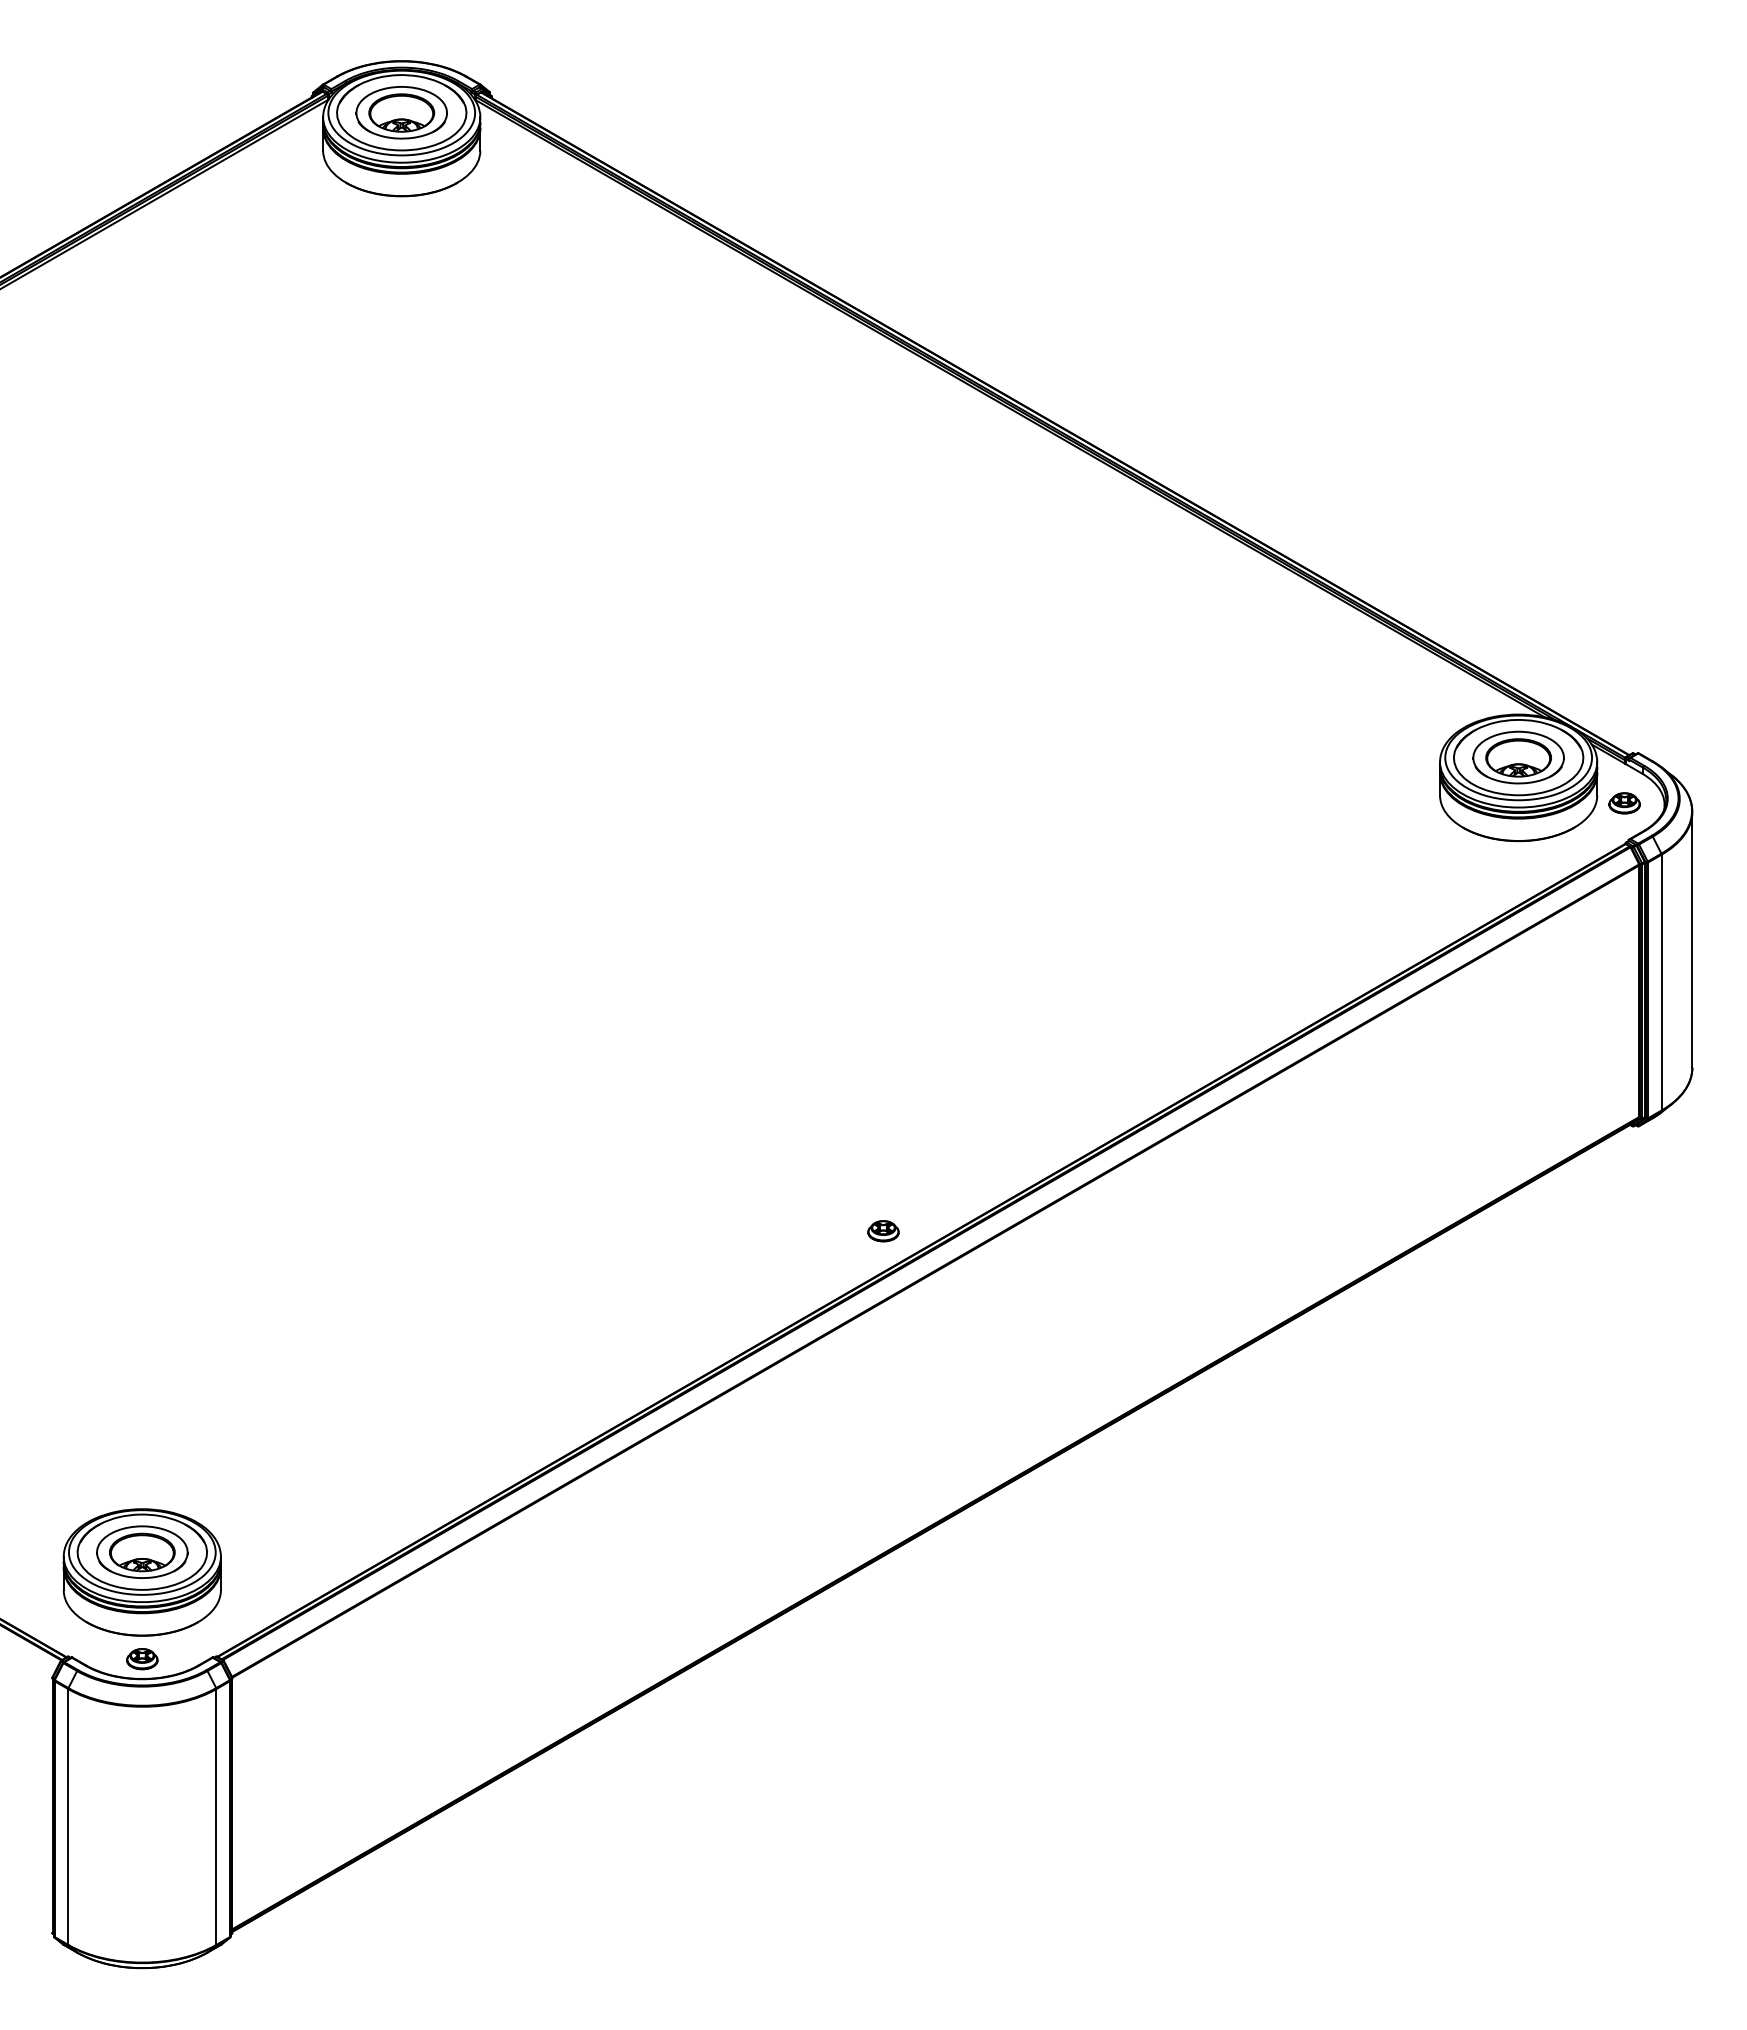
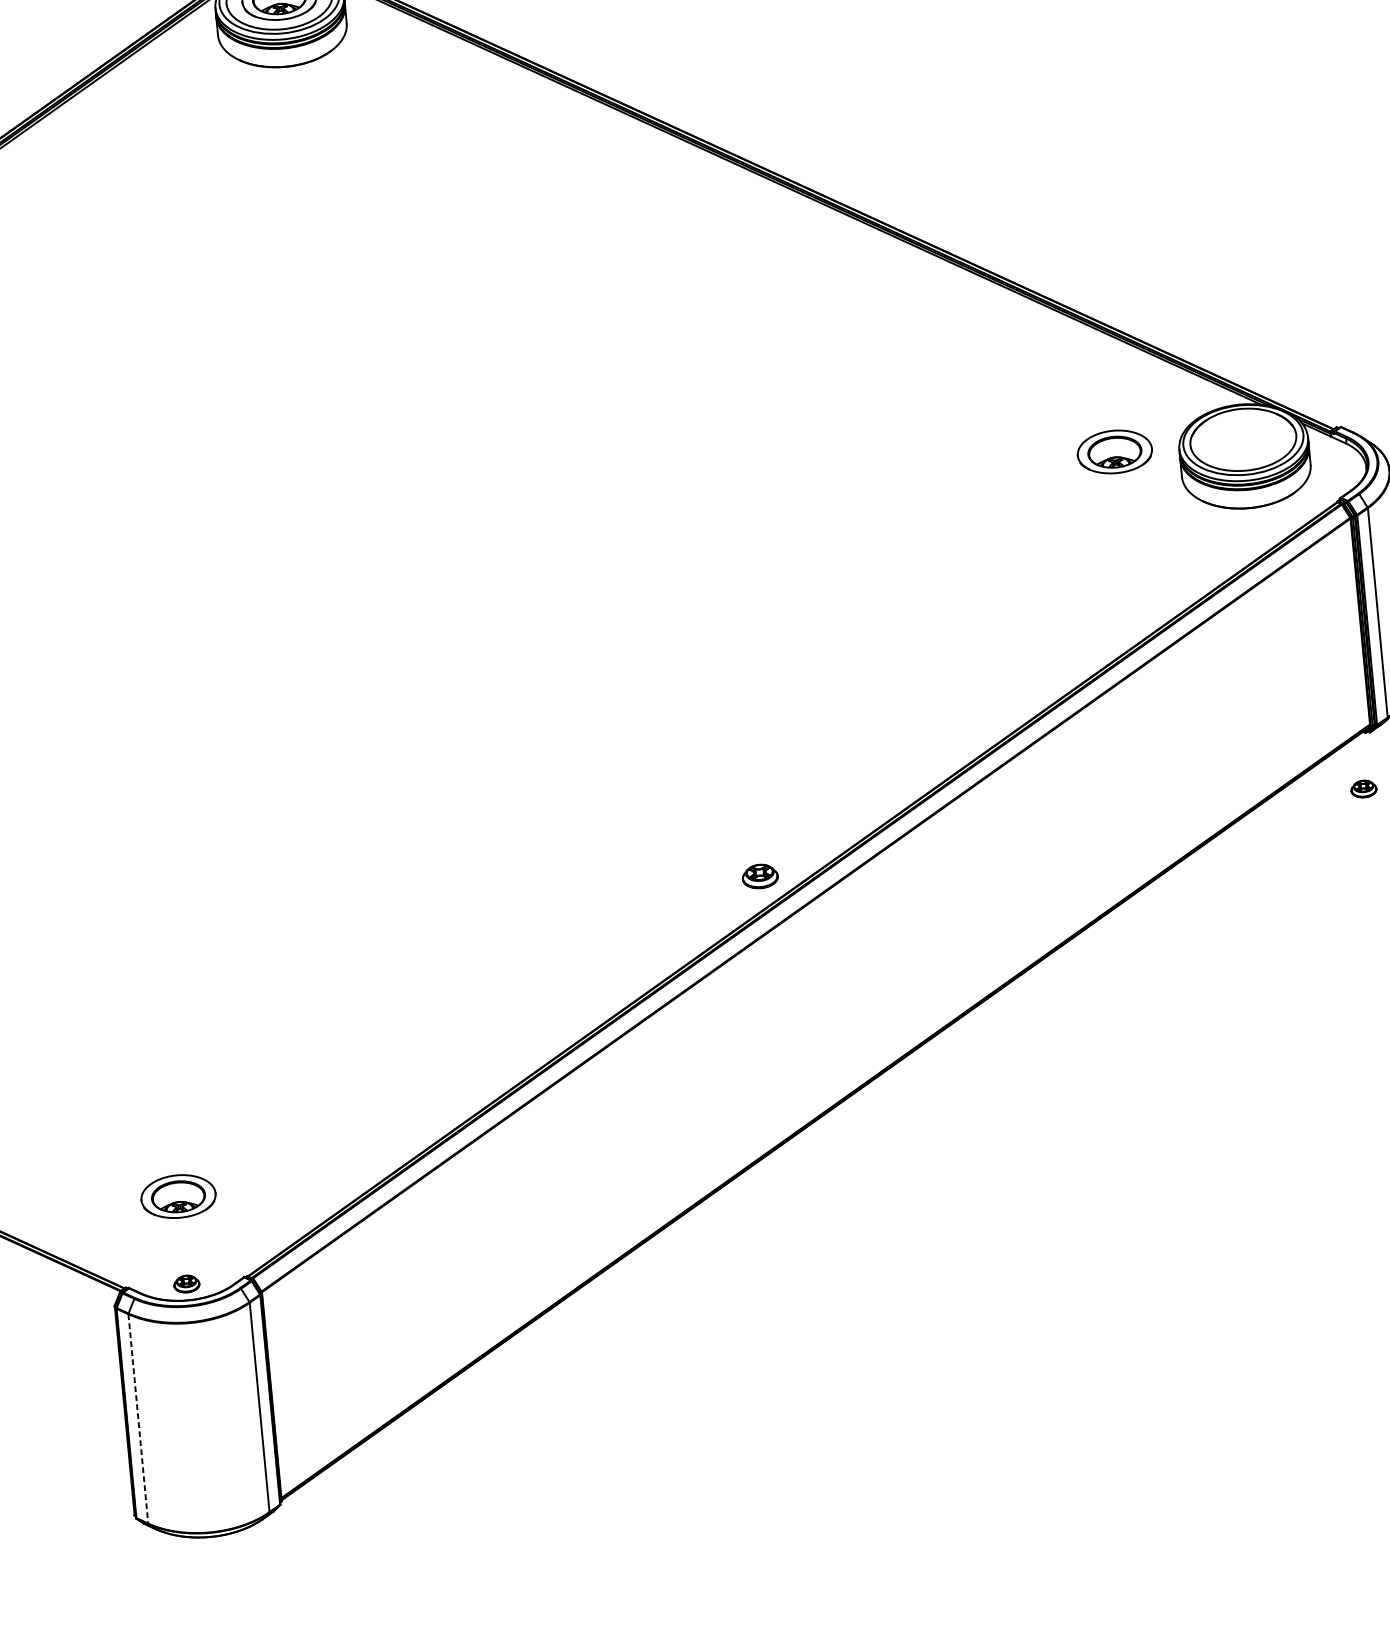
part: (1518, 757) -> (1114, 451), moved
part: (1624, 803) -> (1363, 789), moved
part: (883, 1231) -> (760, 876), size x1.4
part: (141, 1572) -> (179, 1213), removed
line: (68, 1816) -> (138, 1418), solid -> dashed

